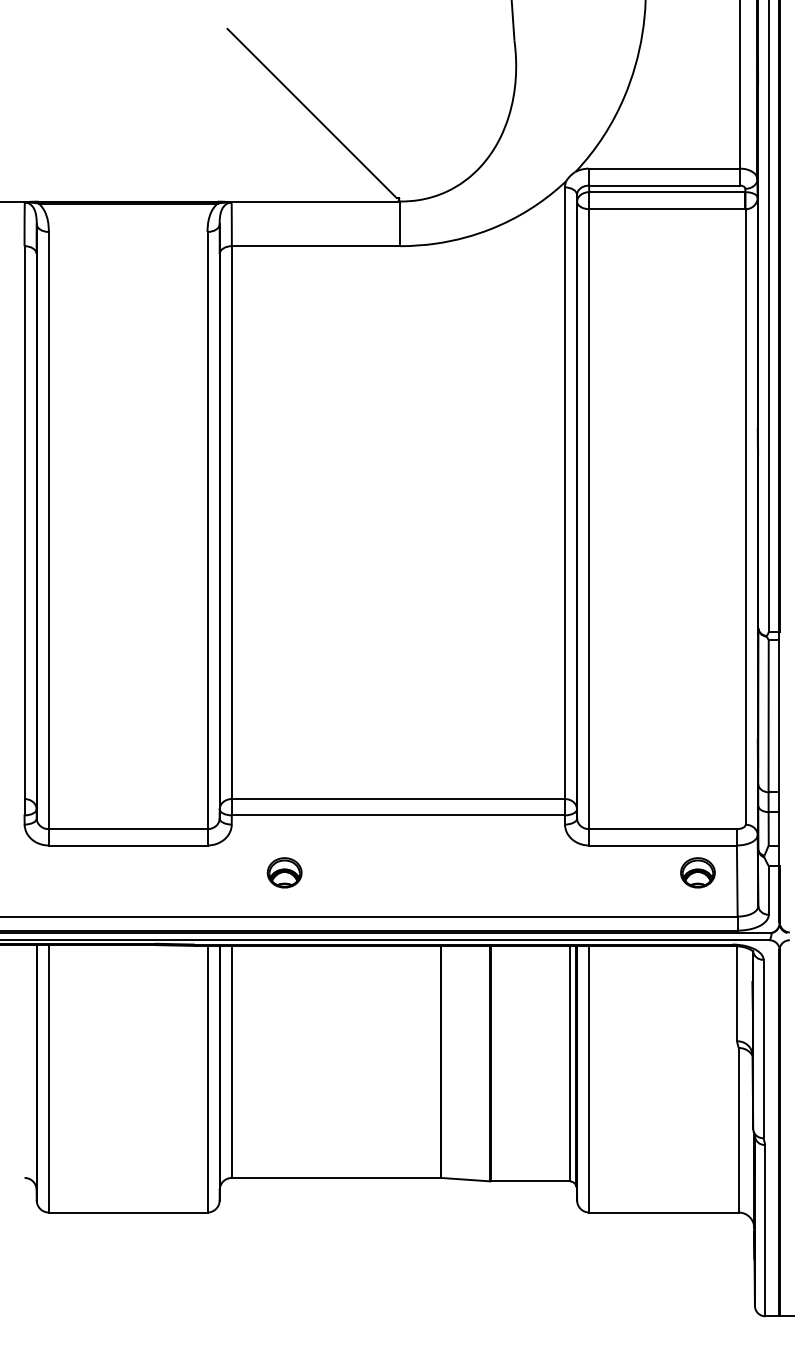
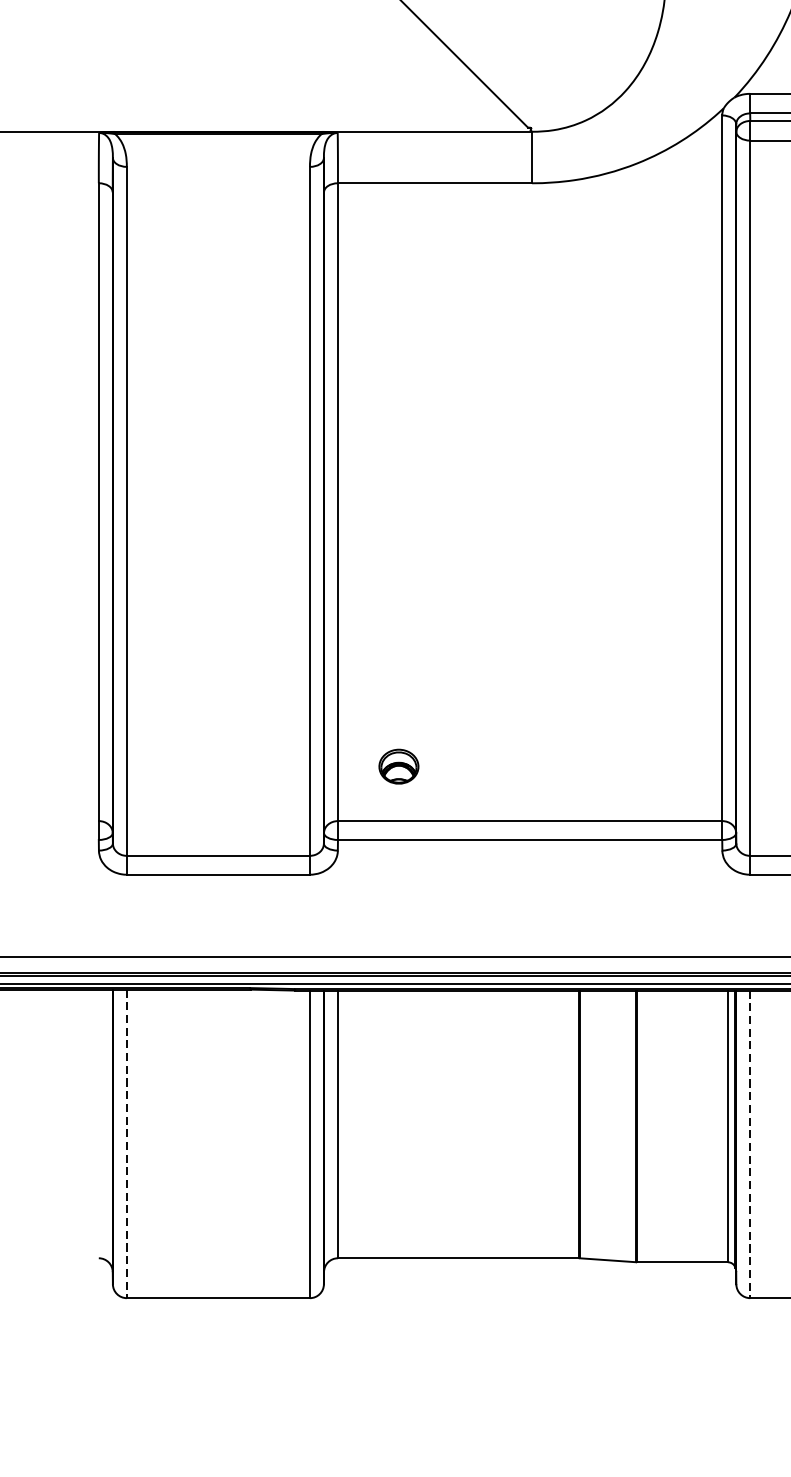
part: (284, 872) -> (398, 766), moved
line: (48, 1078) -> (126, 1143), solid -> dashed
line: (589, 1079) -> (750, 1144), solid -> dashed

